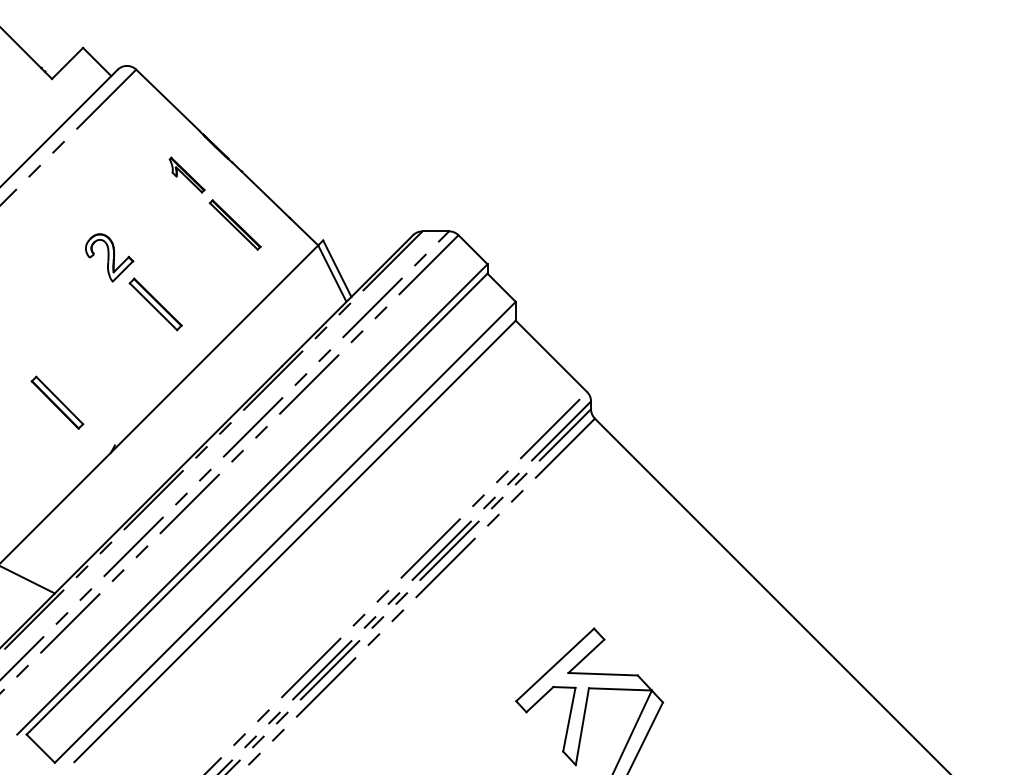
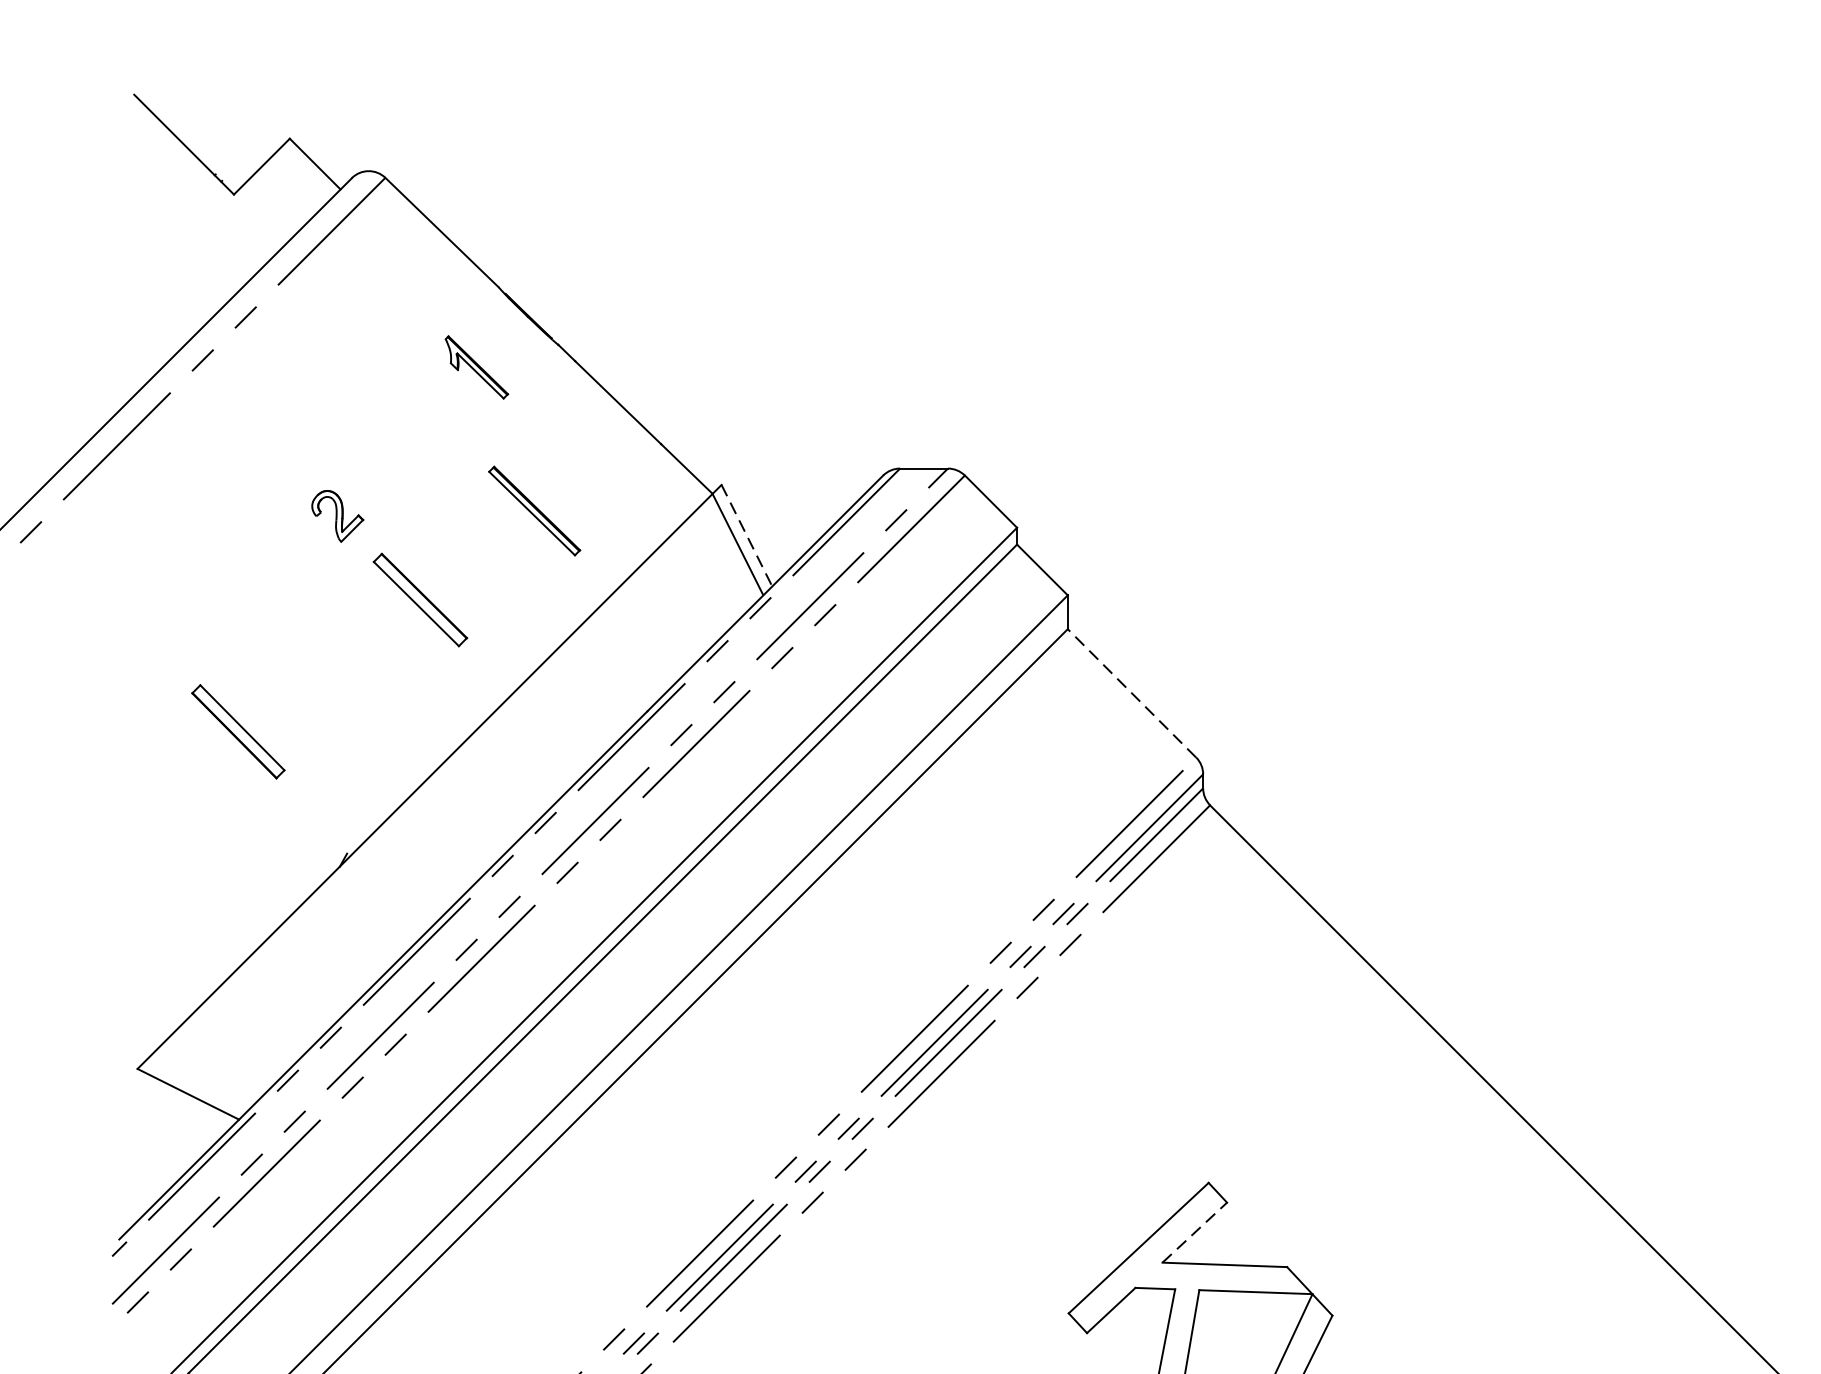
part: (234, 224) -> (533, 510), moved
part: (109, 257) -> (337, 515), size x0.6
line: (337, 268) -> (747, 535), solid -> dashed
line: (551, 356) -> (1132, 693), solid -> dashed
part: (57, 402) -> (238, 731), moved
line: (586, 656) -> (1194, 1232), solid -> dashed

